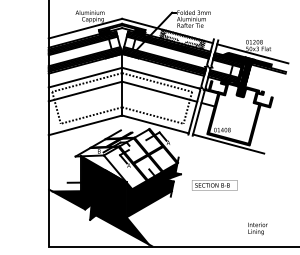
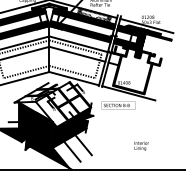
text: (214, 185) -> (118, 105), moved
line: (167, 213) -> (83, 145), added
line: (152, 221) -> (72, 151), added
text: (257, 228) -> (141, 145), moved

